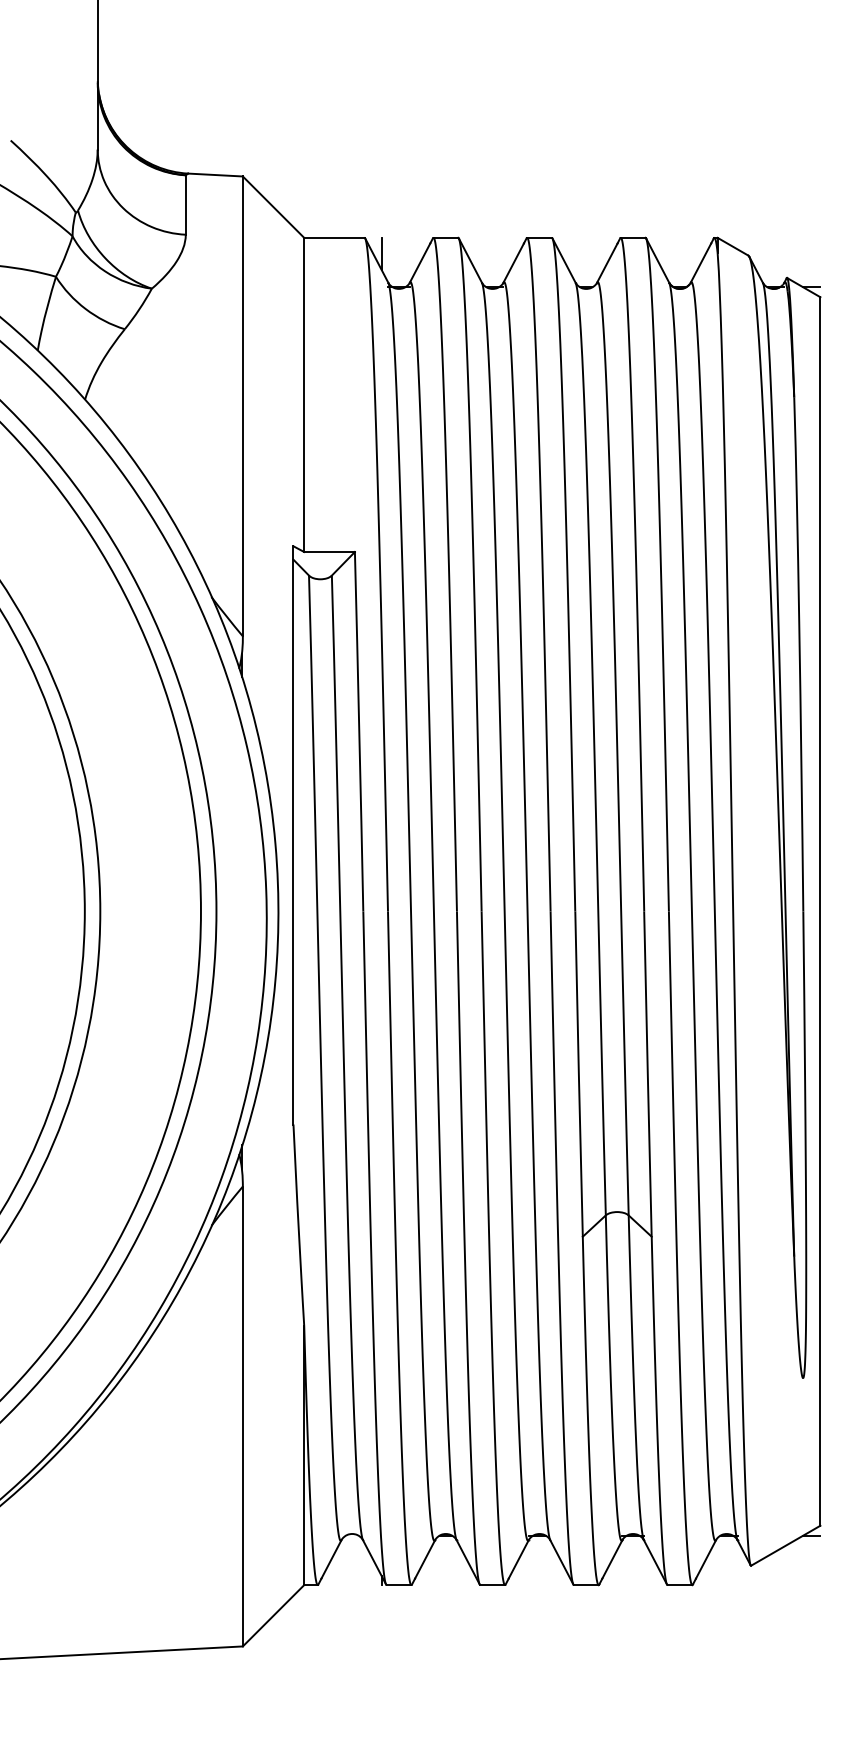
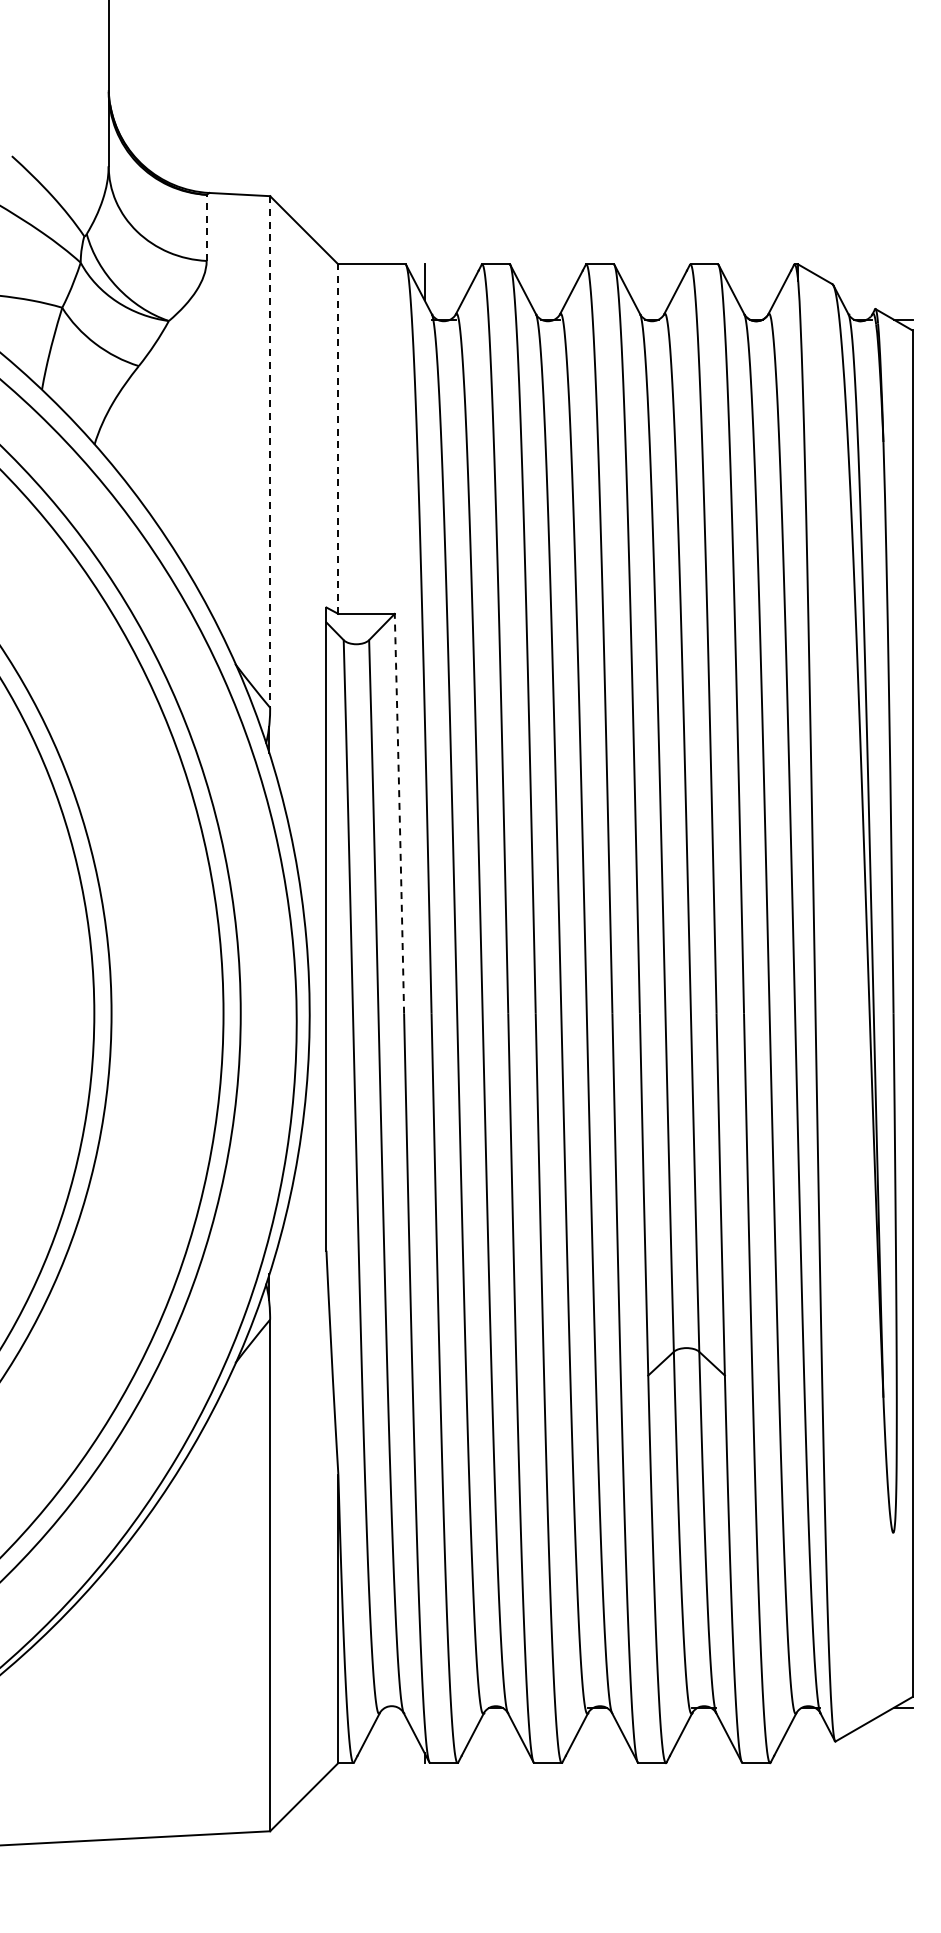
line: (185, 204) -> (206, 227), solid -> dashed
line: (304, 395) -> (338, 439), solid -> dashed
line: (243, 406) -> (270, 451), solid -> dashed
arc: (359, 731) -> (399, 813), solid -> dashed

